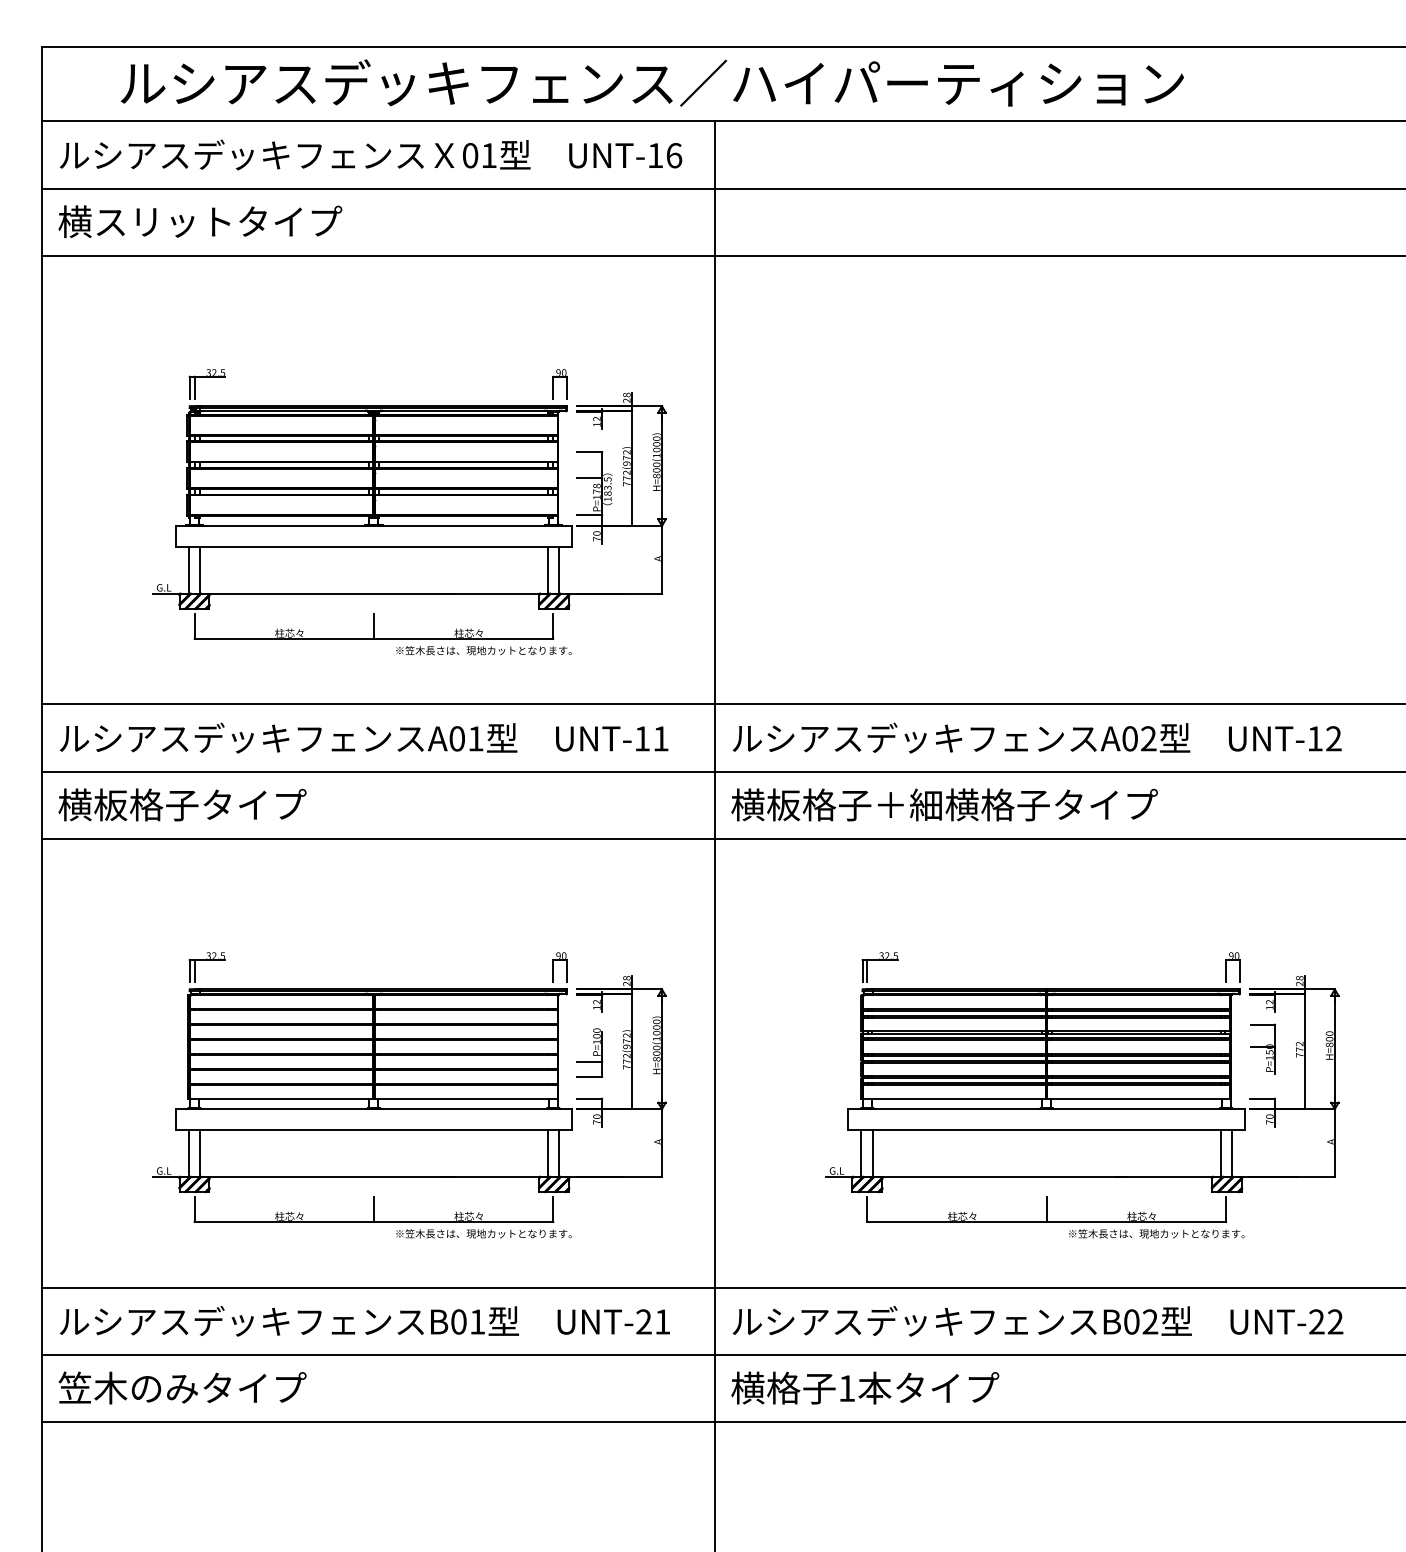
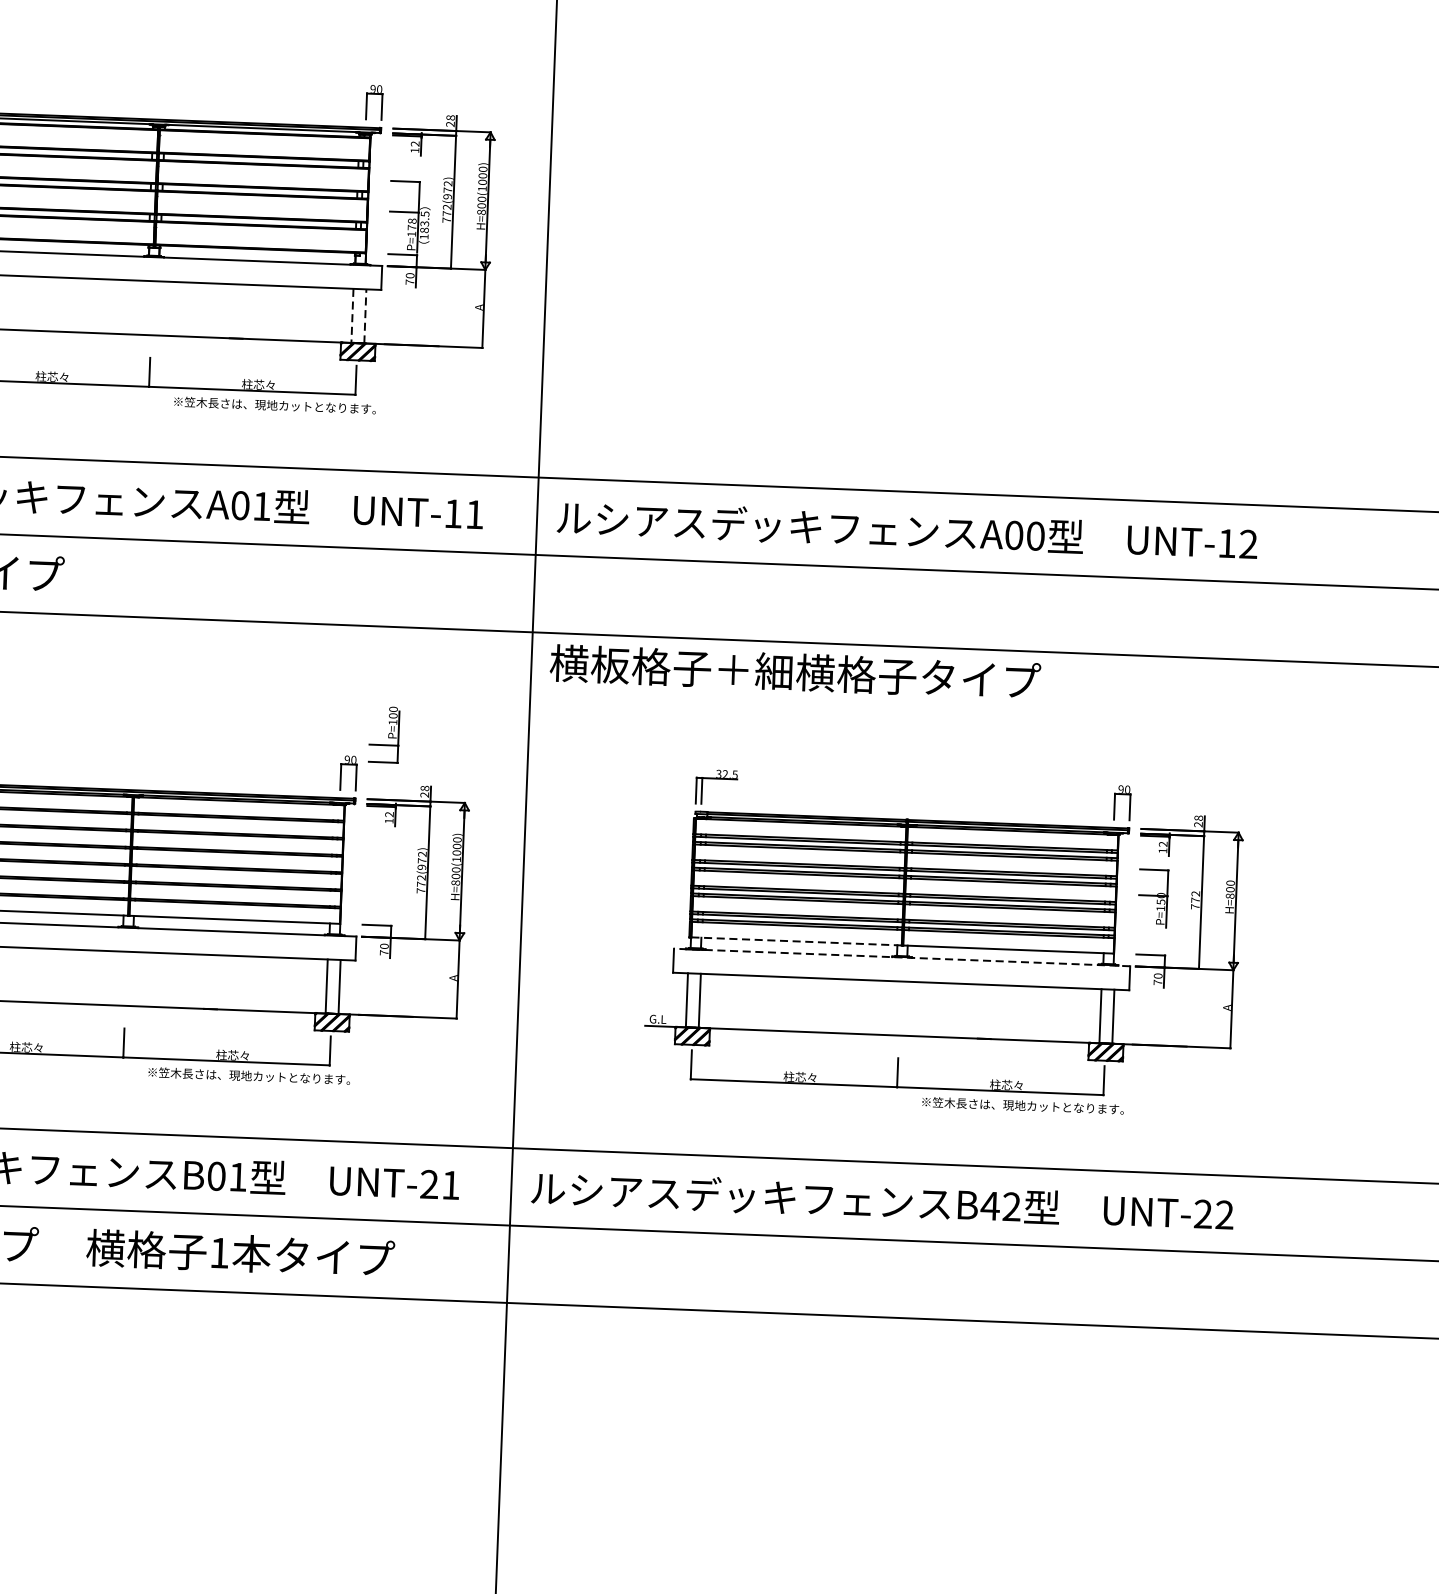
line: (548, 570) -> (352, 316), solid -> dashed
line: (559, 570) -> (365, 316), solid -> dashed
text: (1148, 738) -> (1035, 535), A02 -> A00
text: (944, 804) -> (795, 671), moved
part: (589, 1052) -> (384, 734), moved
line: (955, 1098) -> (797, 941), solid -> dashed
line: (1046, 1109) -> (901, 957), solid -> dashed
text: (1131, 1321) -> (990, 1205), B02 -> B42
text: (865, 1387) -> (240, 1252), moved

